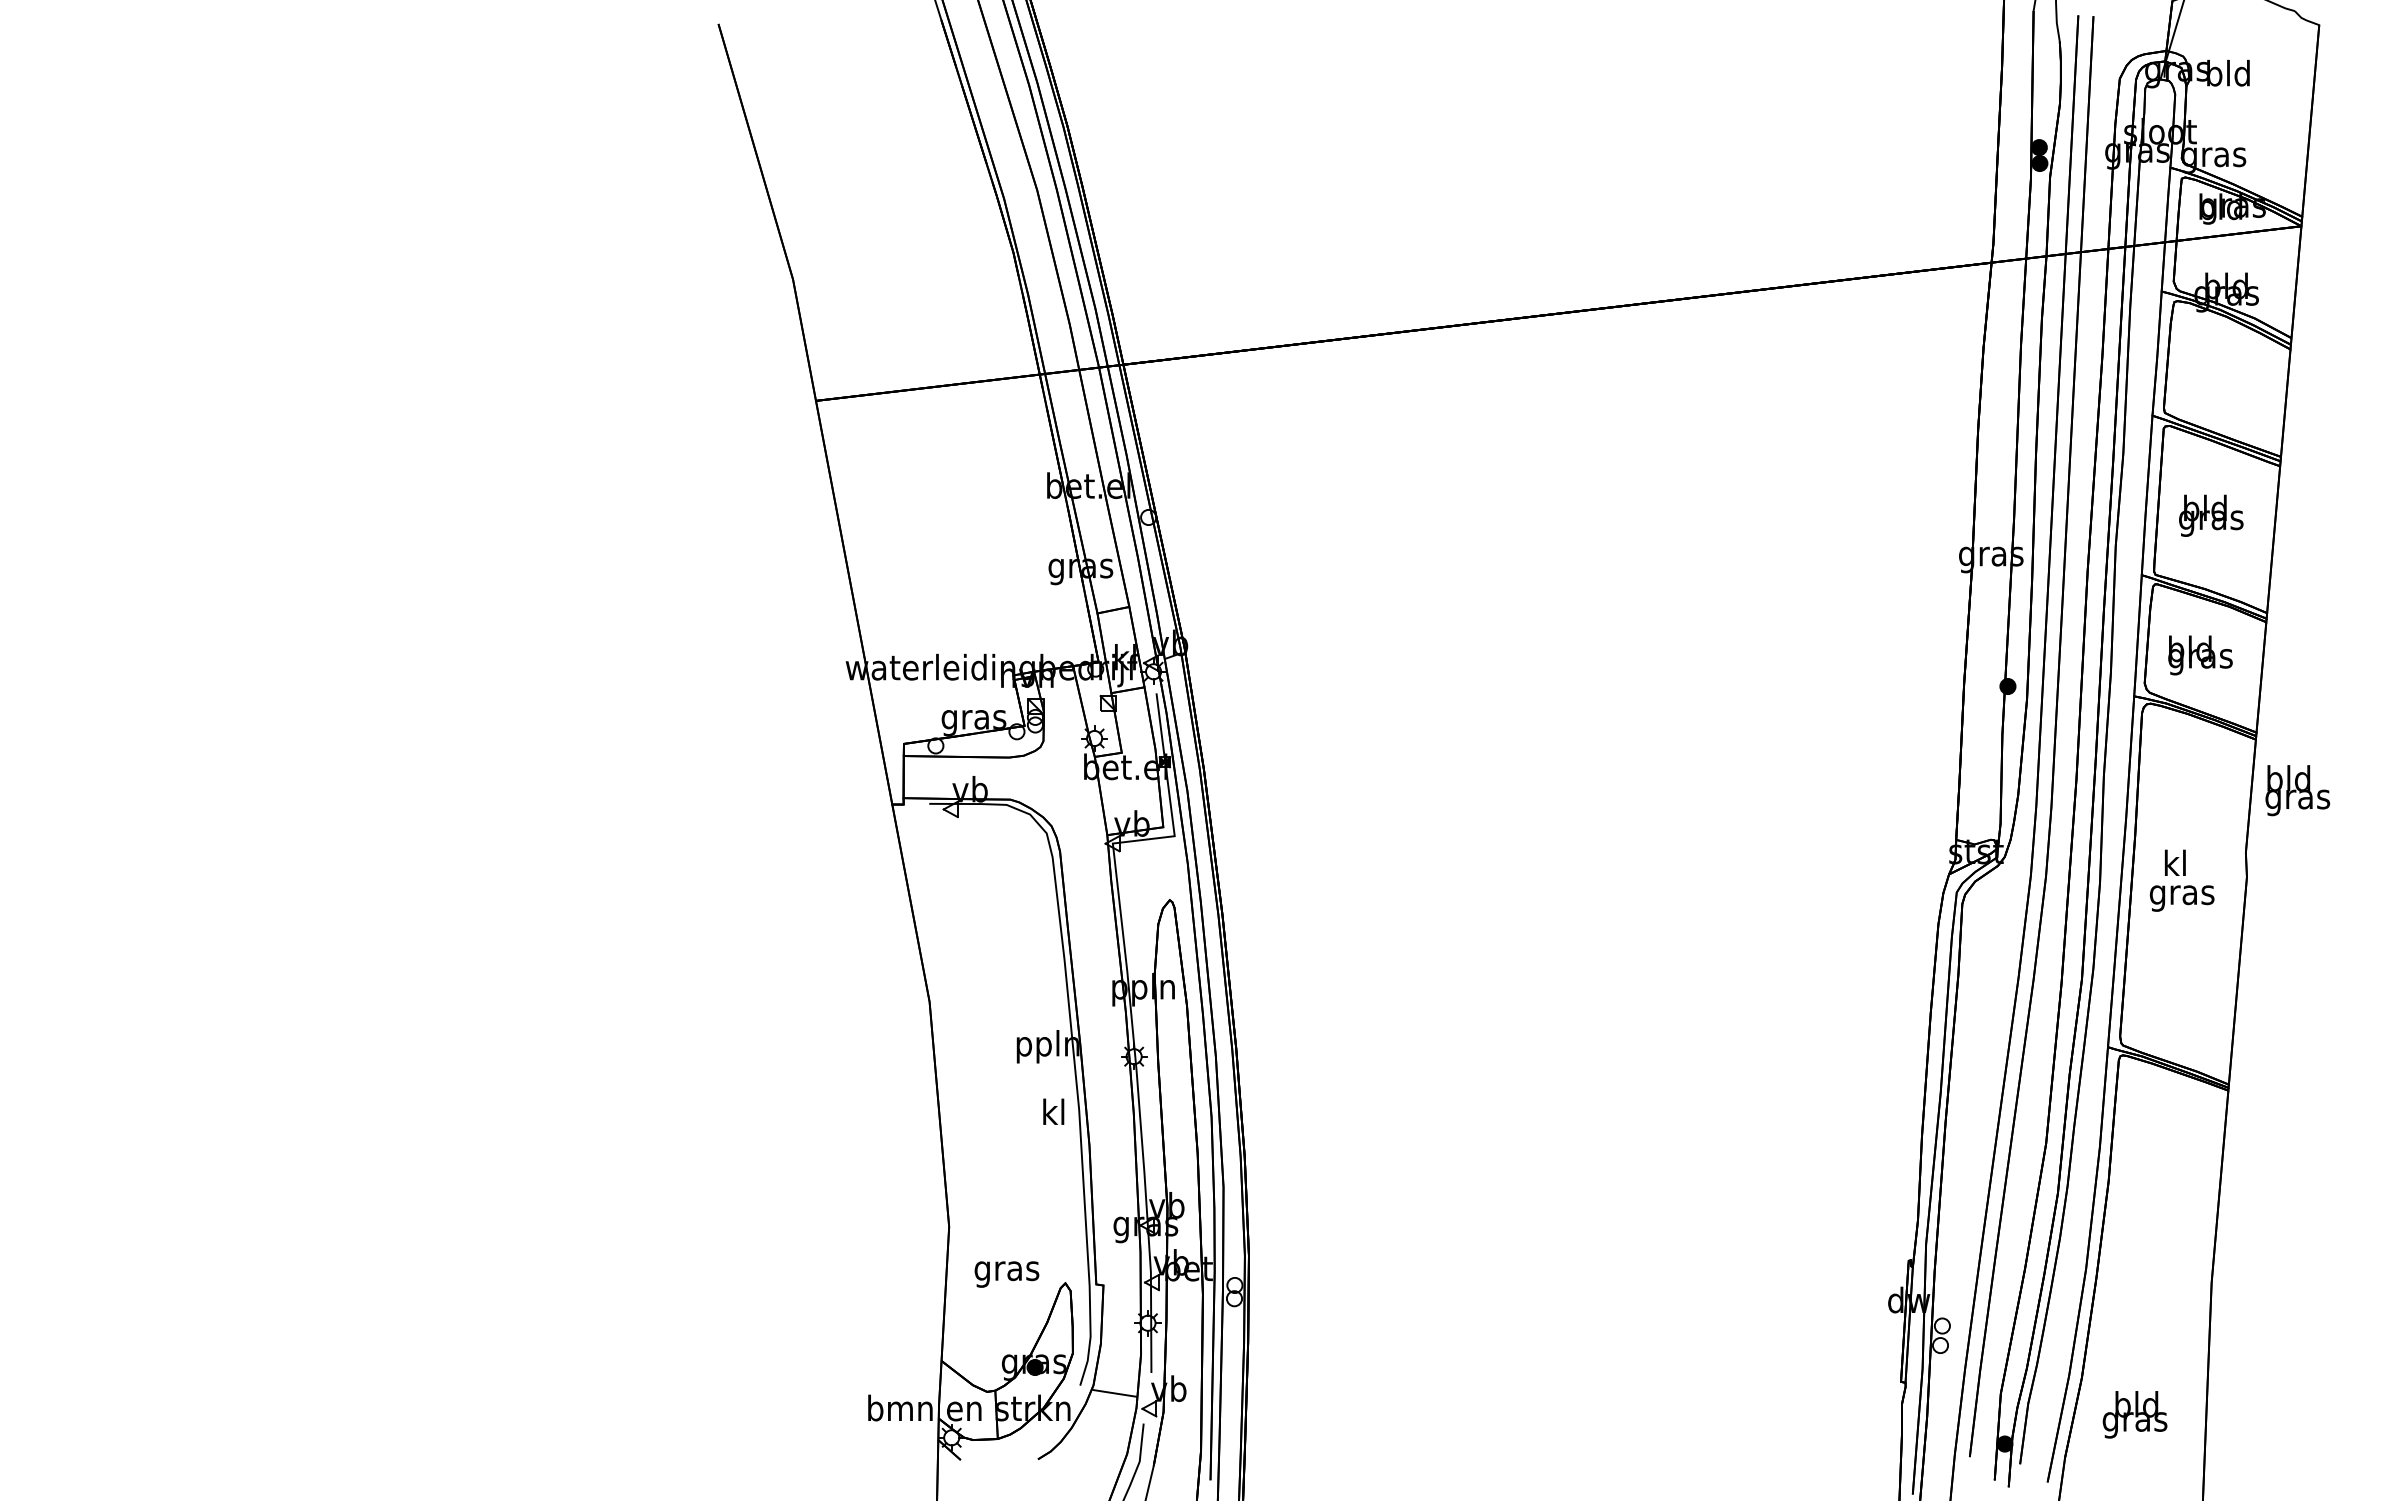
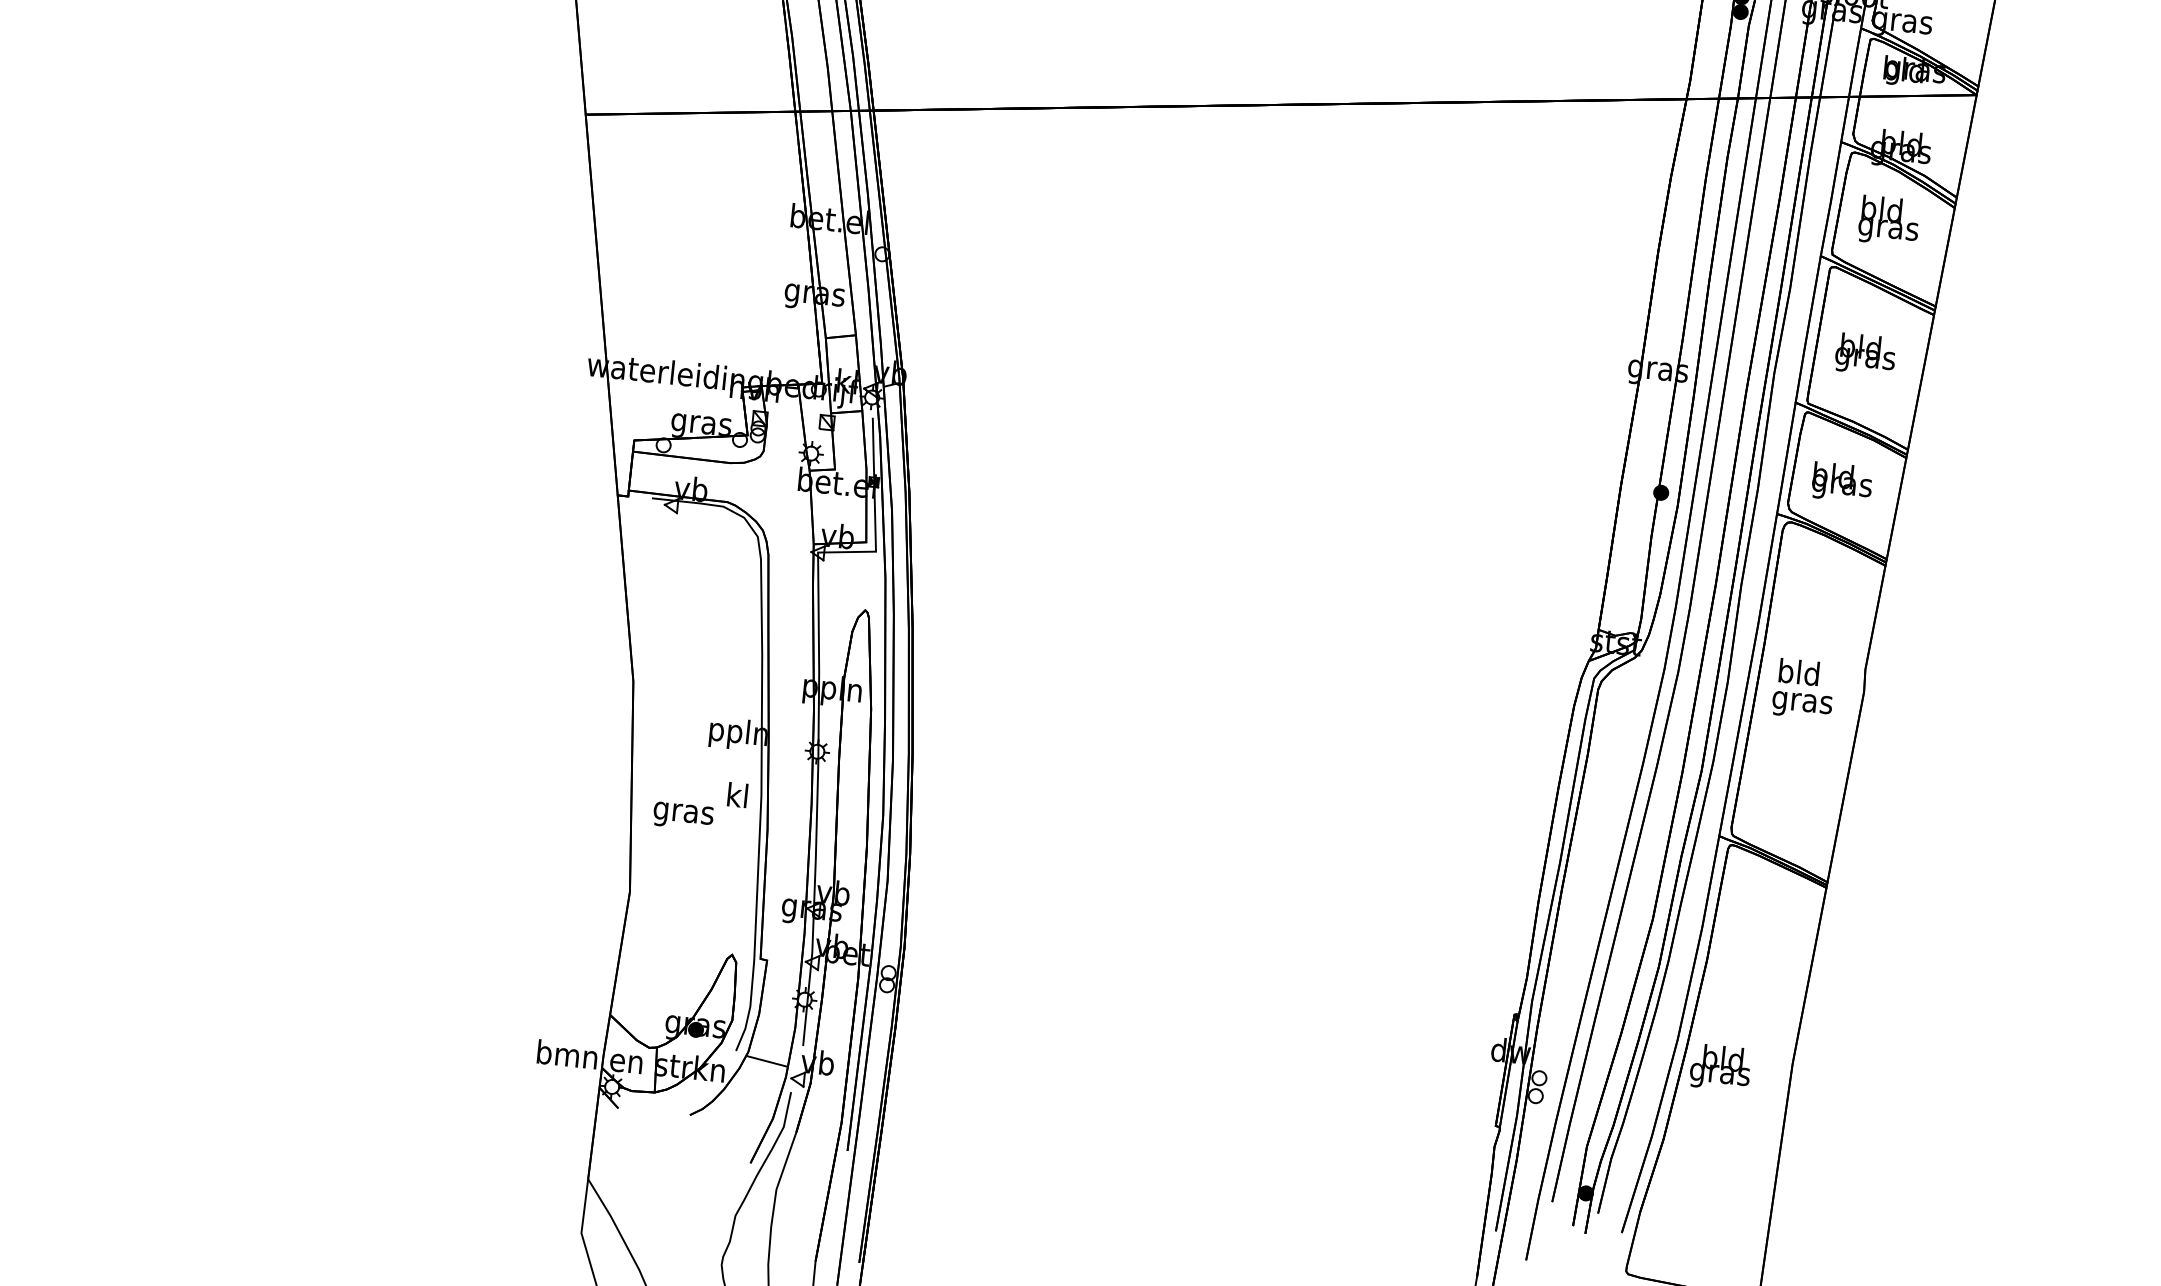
text: (2297, 790) -> (1888, 220), moved
text: (2175, 862) -> (1799, 671), kl -> bld
text: (1006, 1274) -> (682, 816), moved
text: (2134, 1414) -> (1720, 1067), moved

